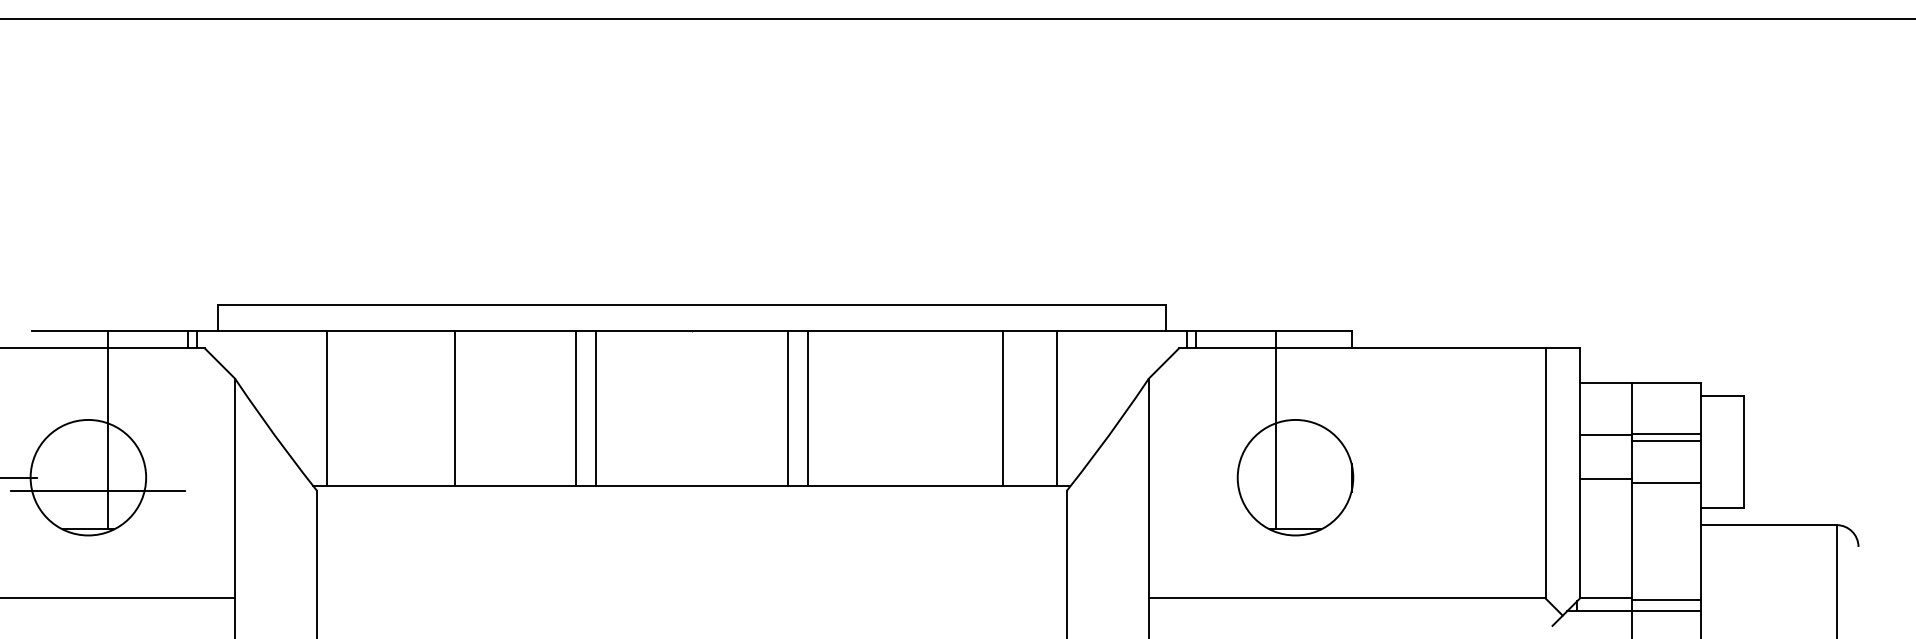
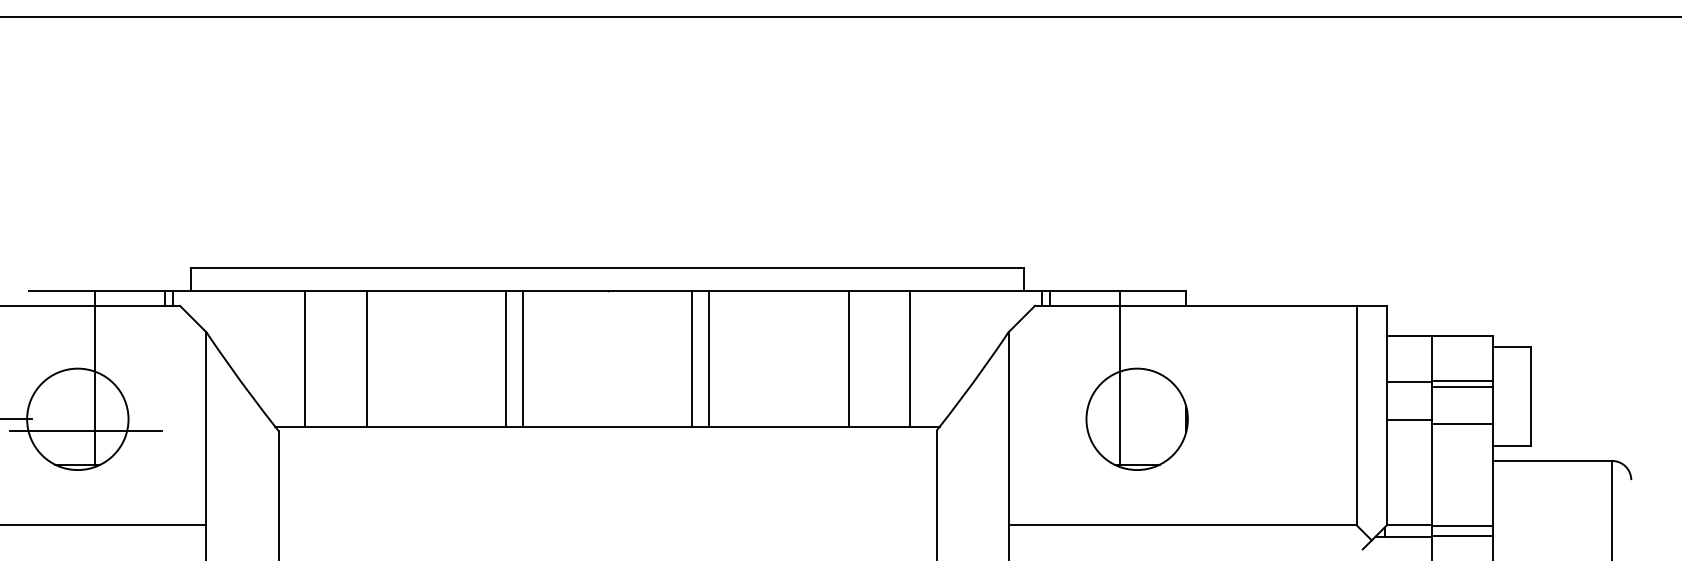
line: (327, 408) -> (305, 358), moved
line: (455, 408) -> (366, 358), moved
line: (1002, 408) -> (848, 358), moved
line: (1056, 408) -> (909, 358), moved

